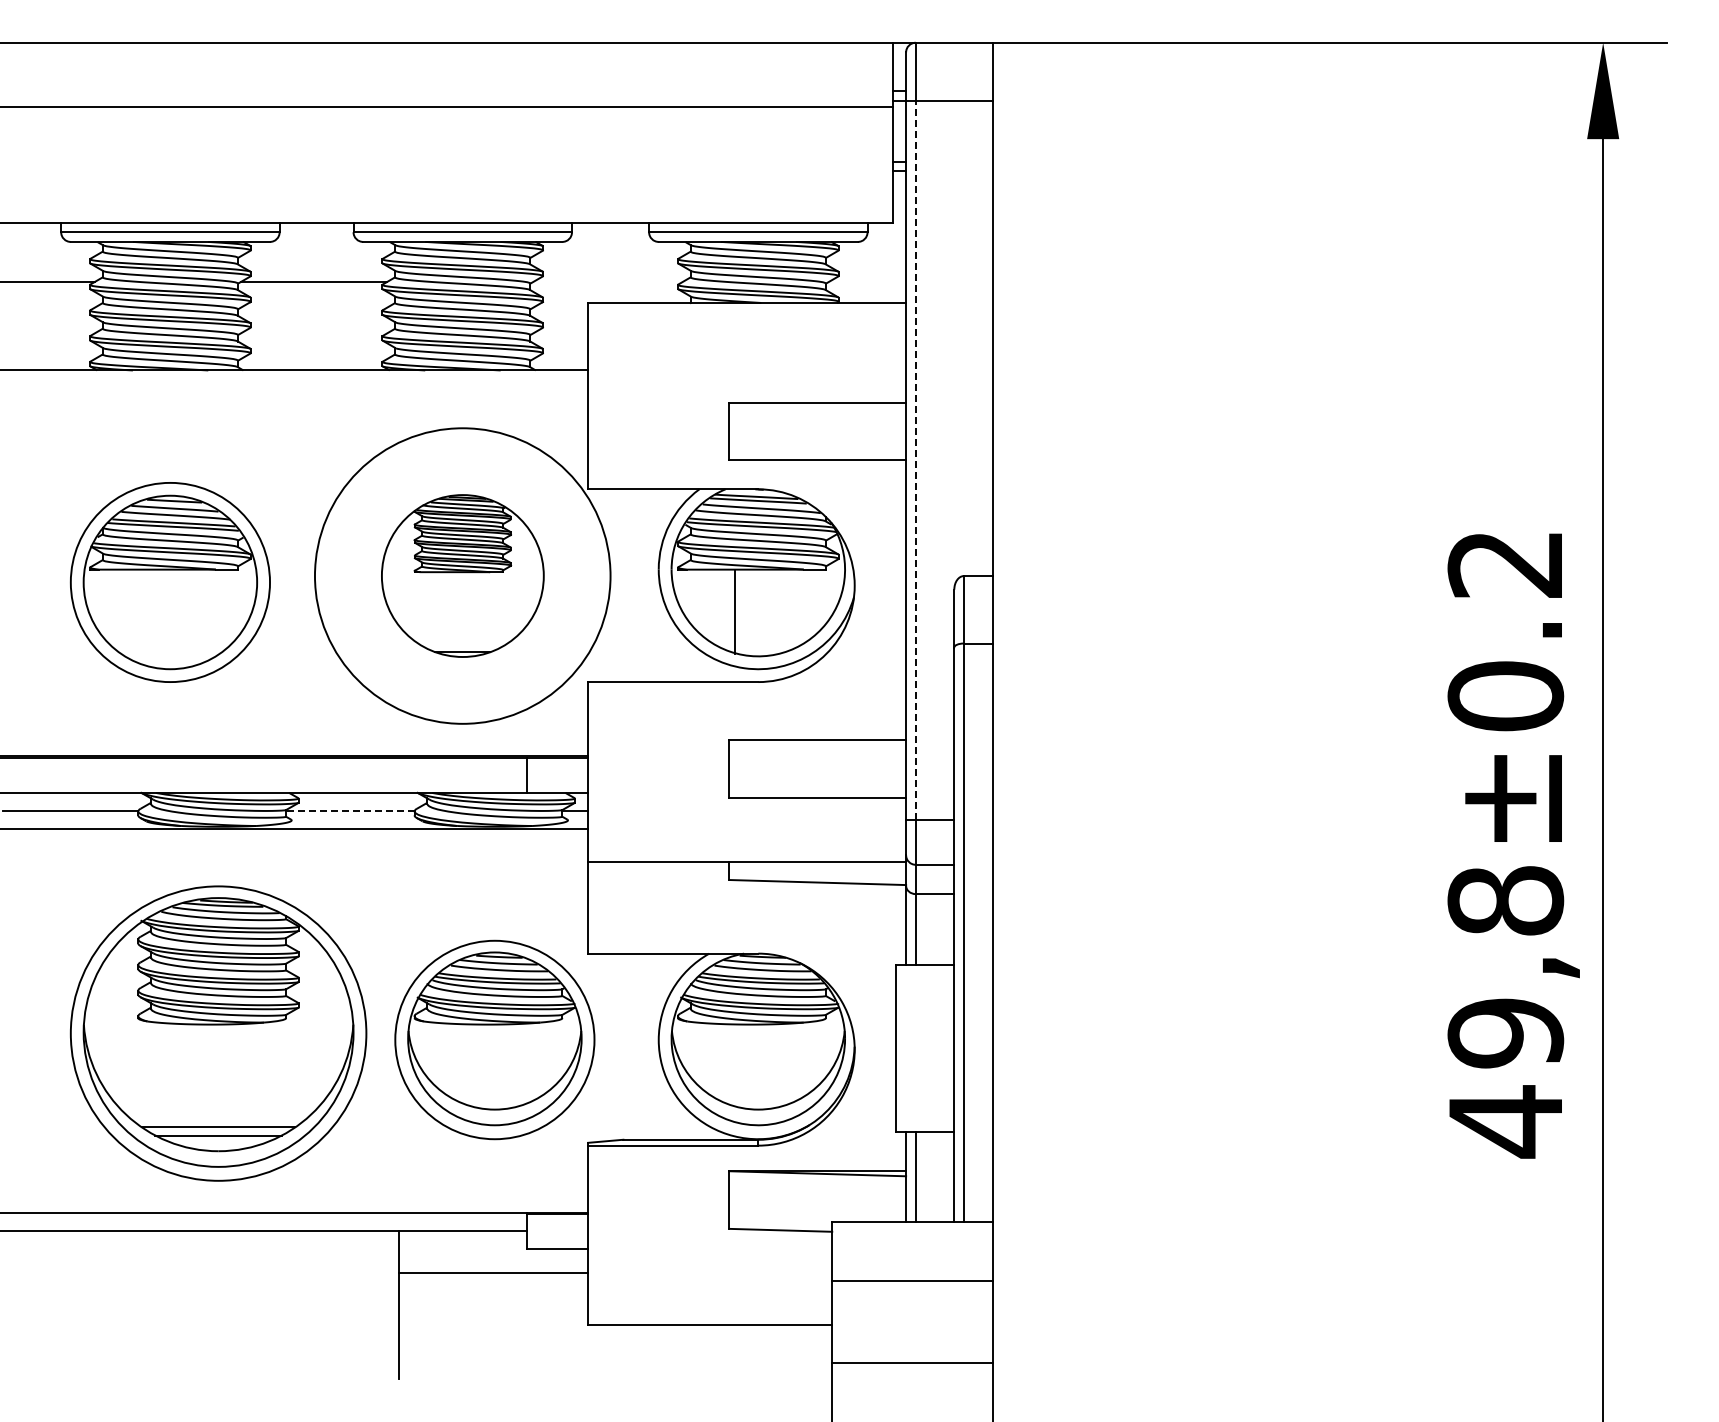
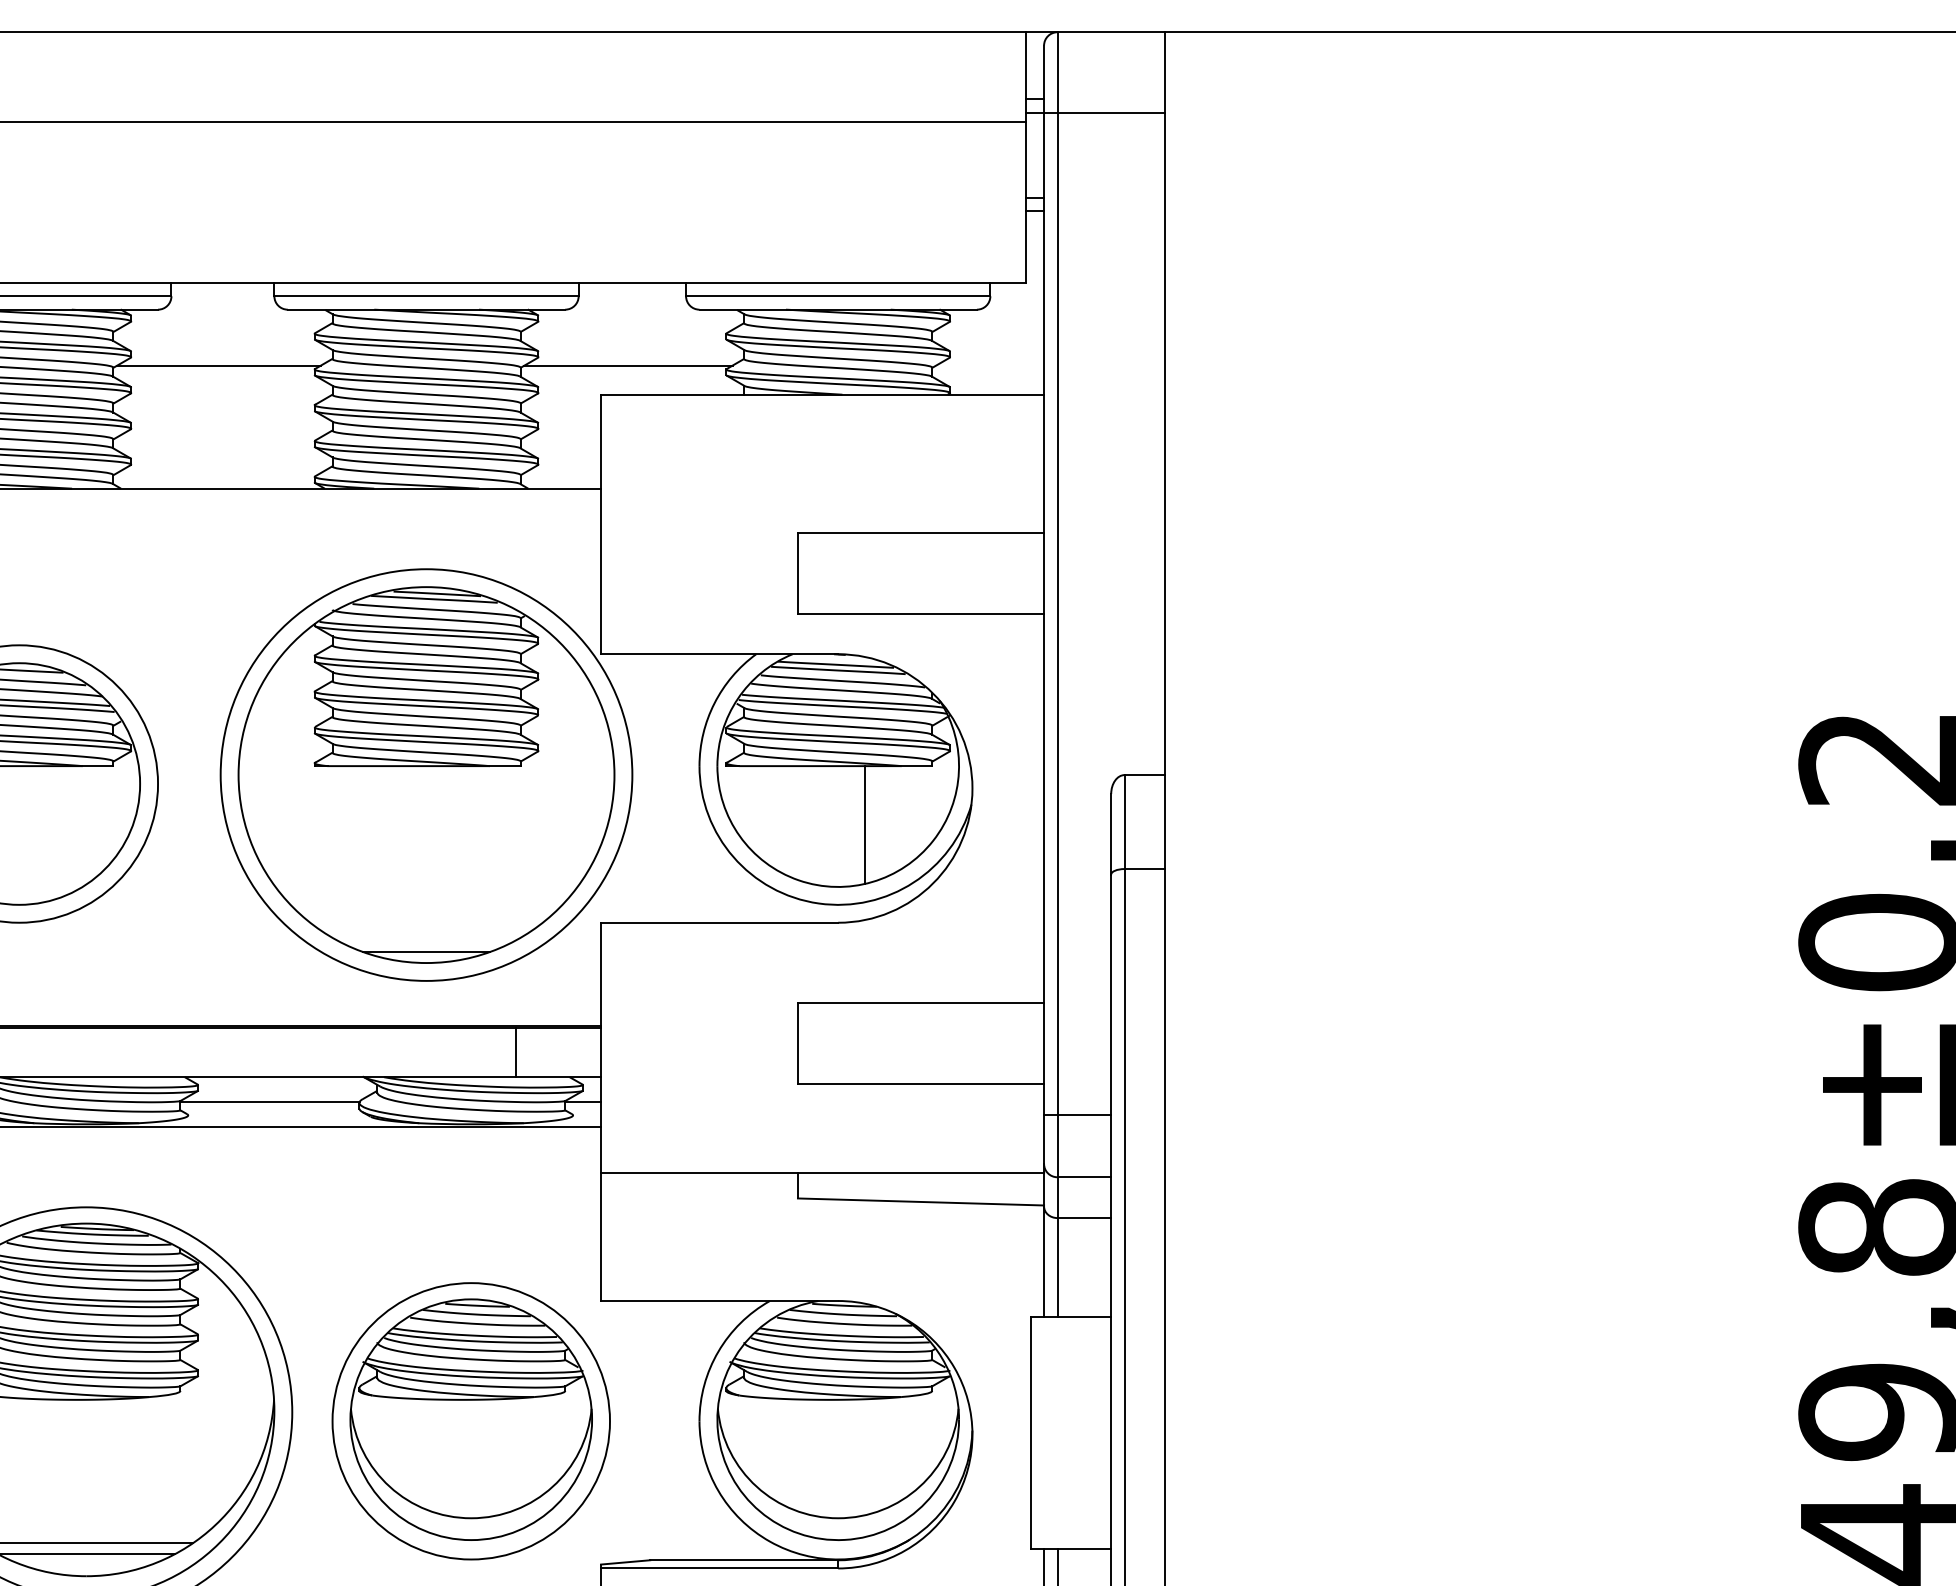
line: (607, 282) -> (628, 366), added
line: (915, 460) -> (1057, 614), dashed -> solid
part: (462, 575) -> (426, 774), size x1.67
line: (734, 611) -> (864, 824), moved
line: (349, 810) -> (268, 1101), dashed -> solid

